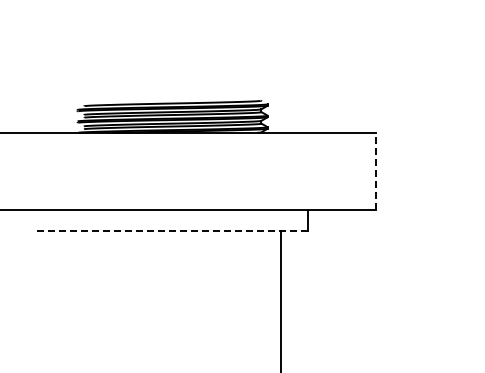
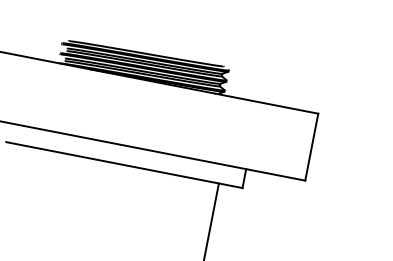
line: (376, 170) -> (312, 146), dashed -> solid
line: (172, 231) -> (124, 165), dashed -> solid

